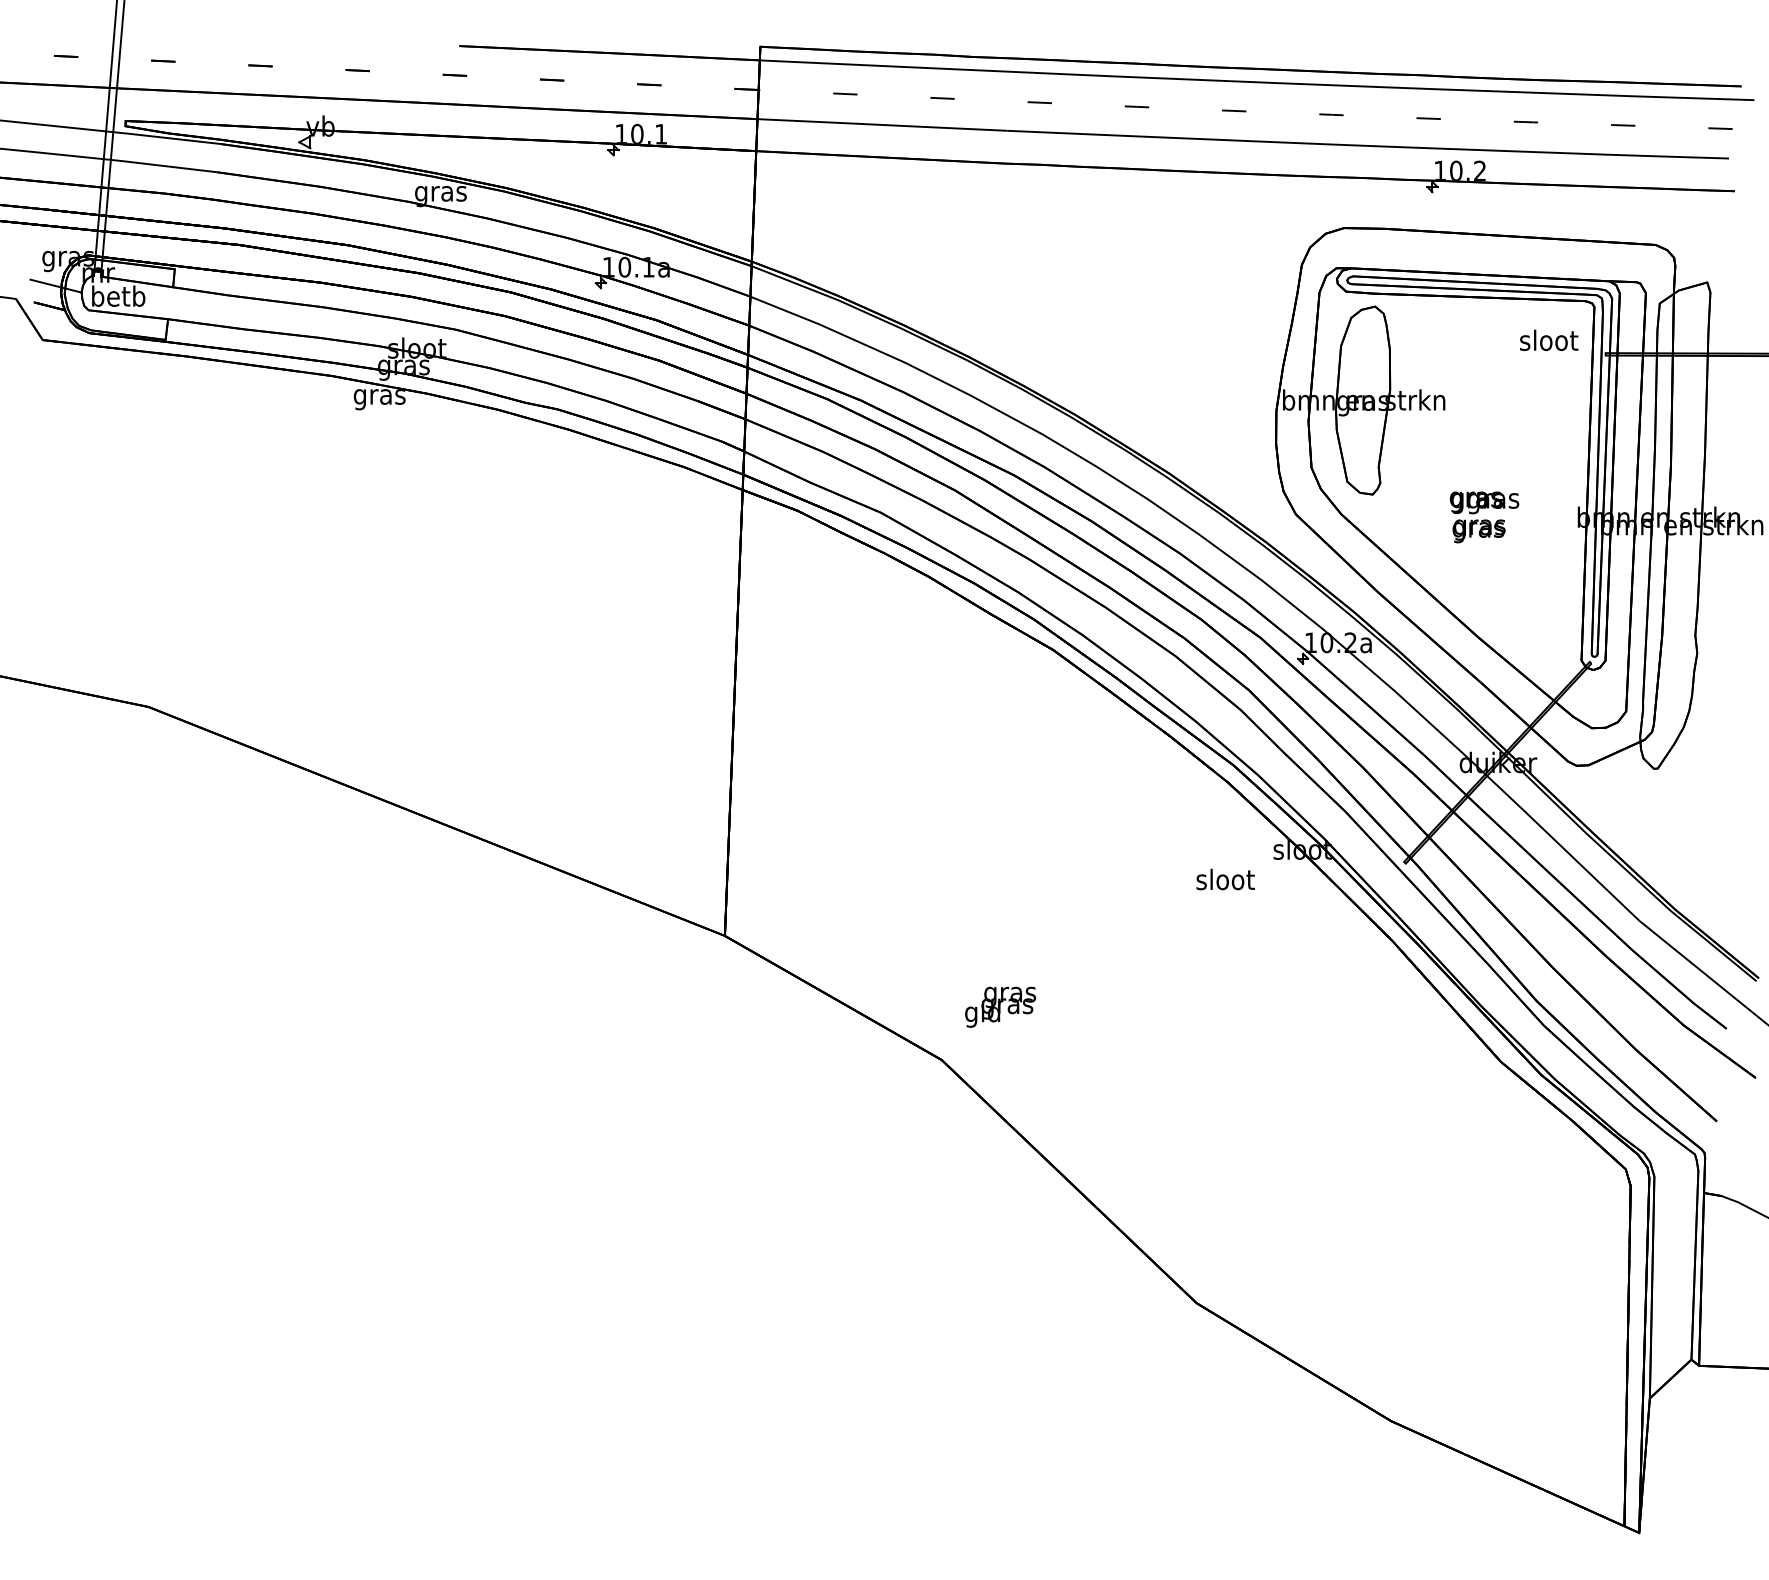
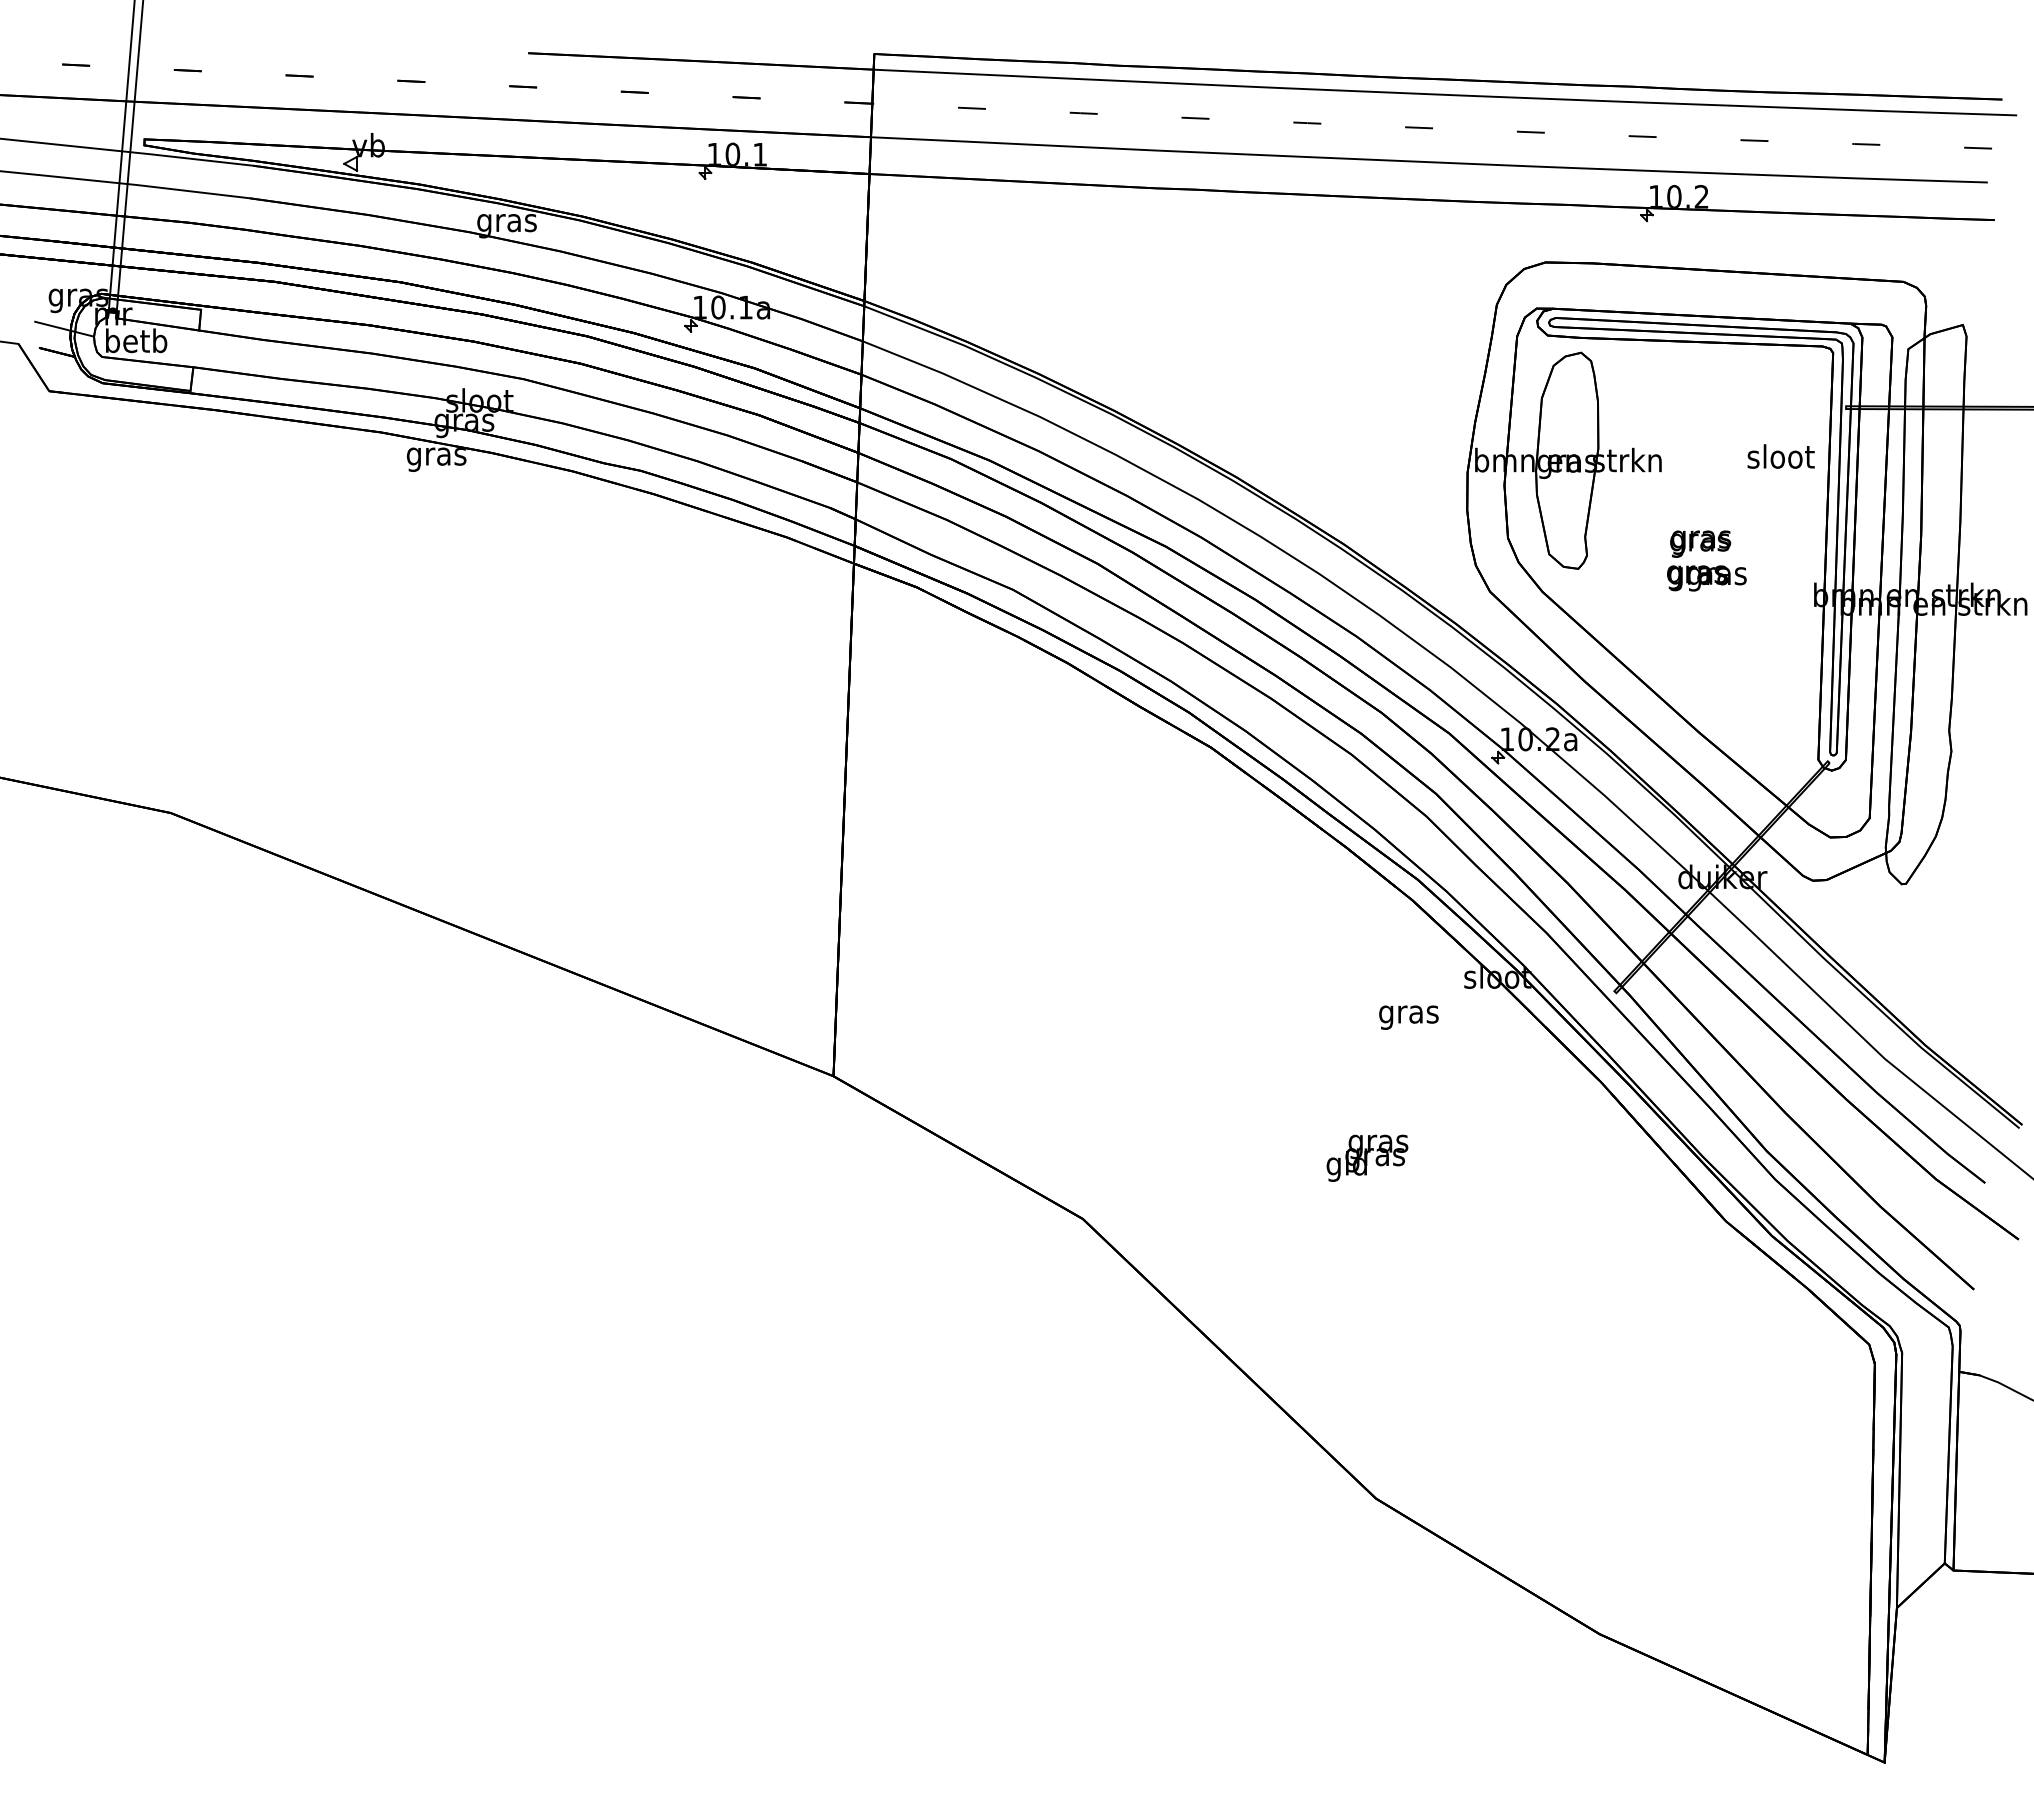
text: (1548, 340) -> (1780, 456), moved
text: (1479, 530) -> (1700, 543), moved
text: (1225, 882) -> (1408, 1014), sloot -> gras
text: (1000, 1006) -> (1367, 1157), moved

